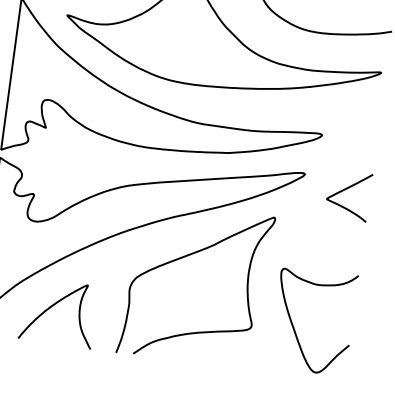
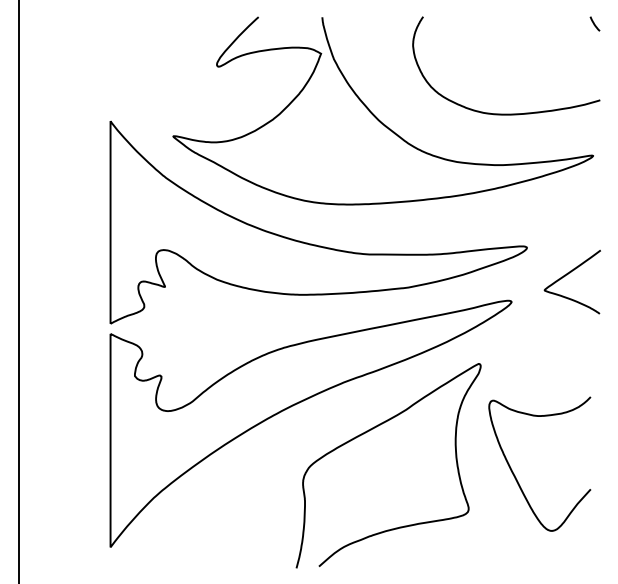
curve: (345, 190) -> (567, 275), moved
curve: (53, 306) -> (206, 518), removed
curve: (294, 327) -> (515, 475), moved

